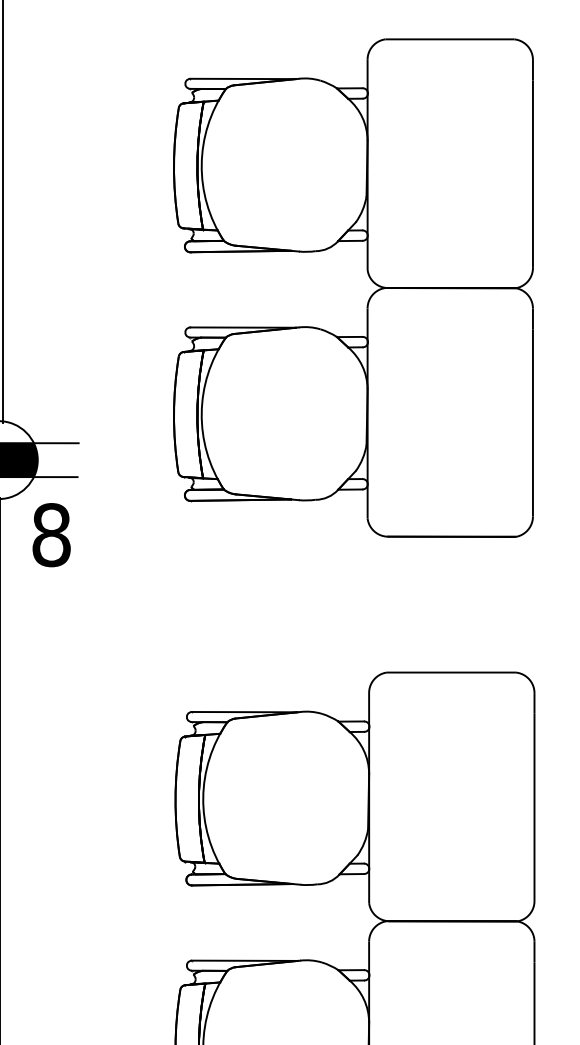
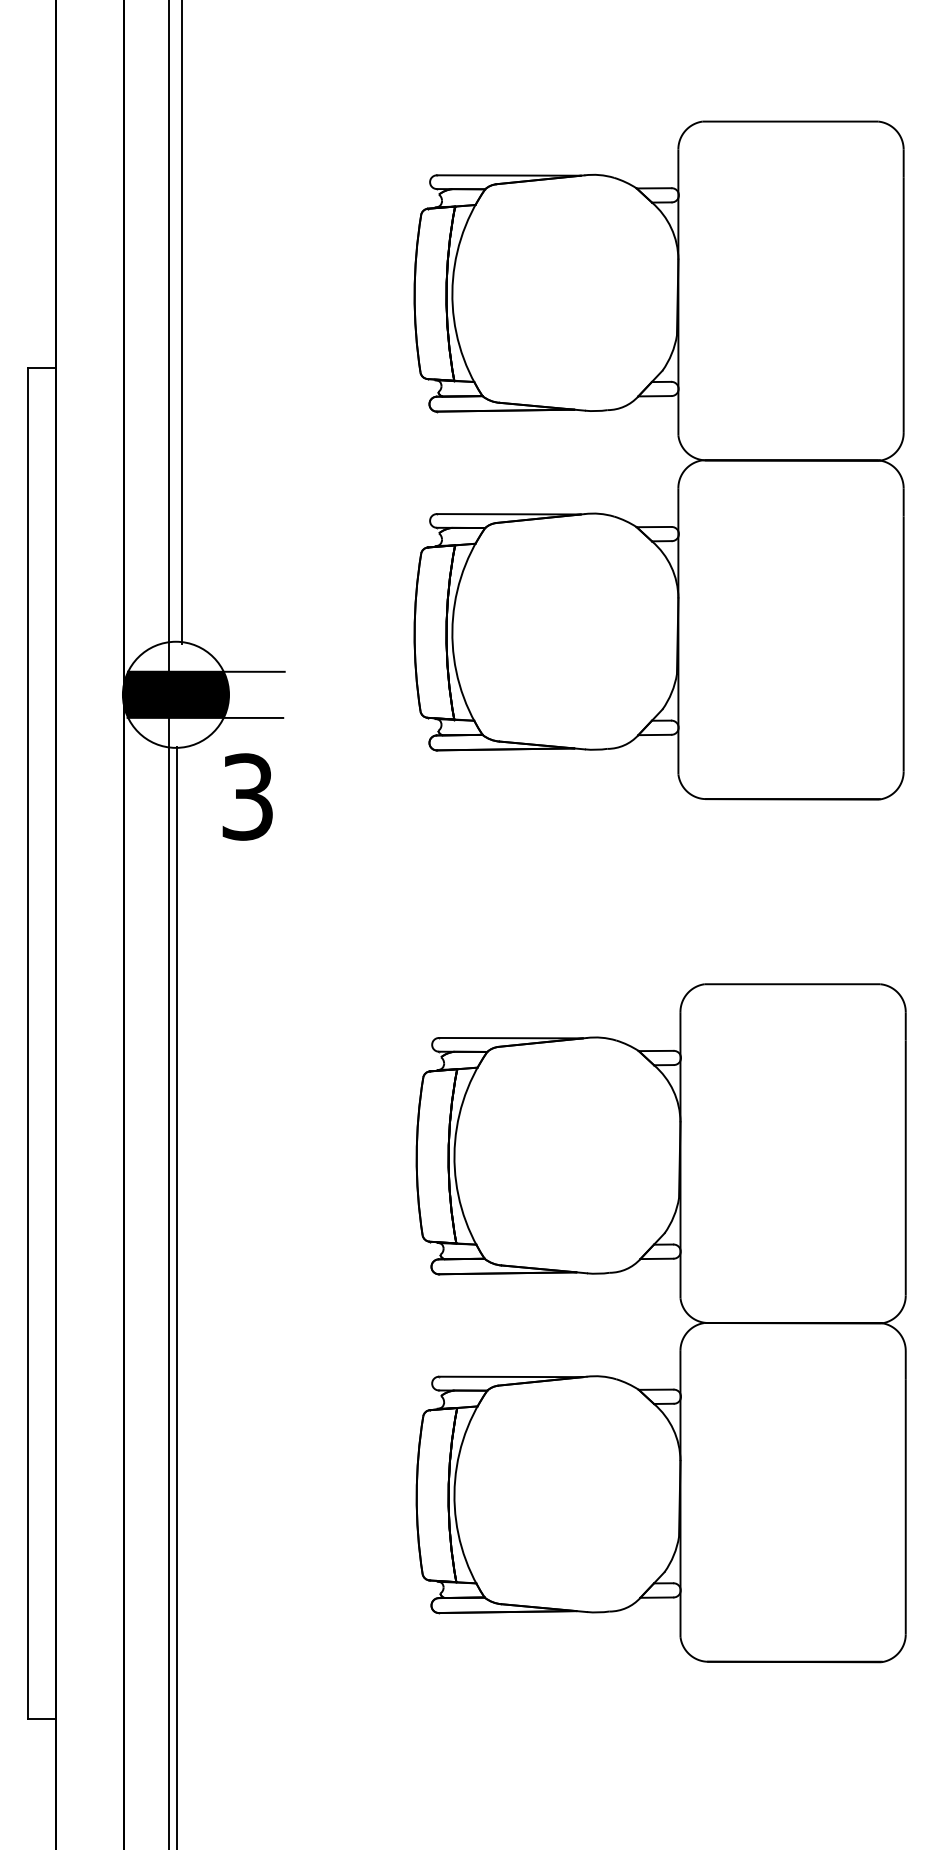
text: (51, 534) -> (247, 796), 8 -> 3

